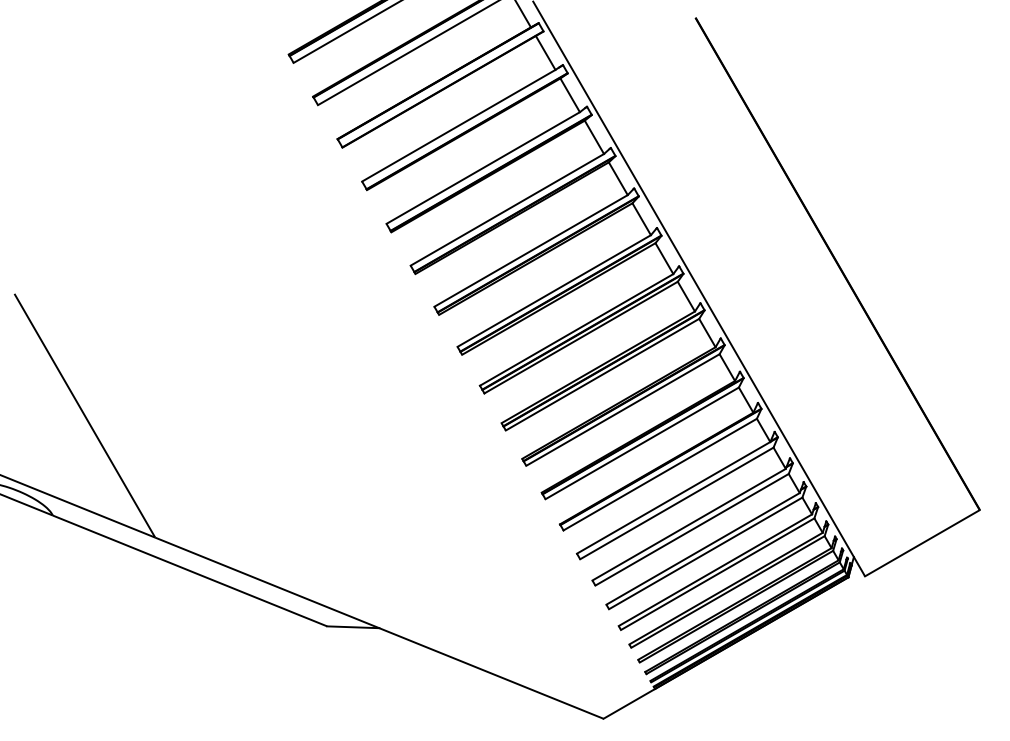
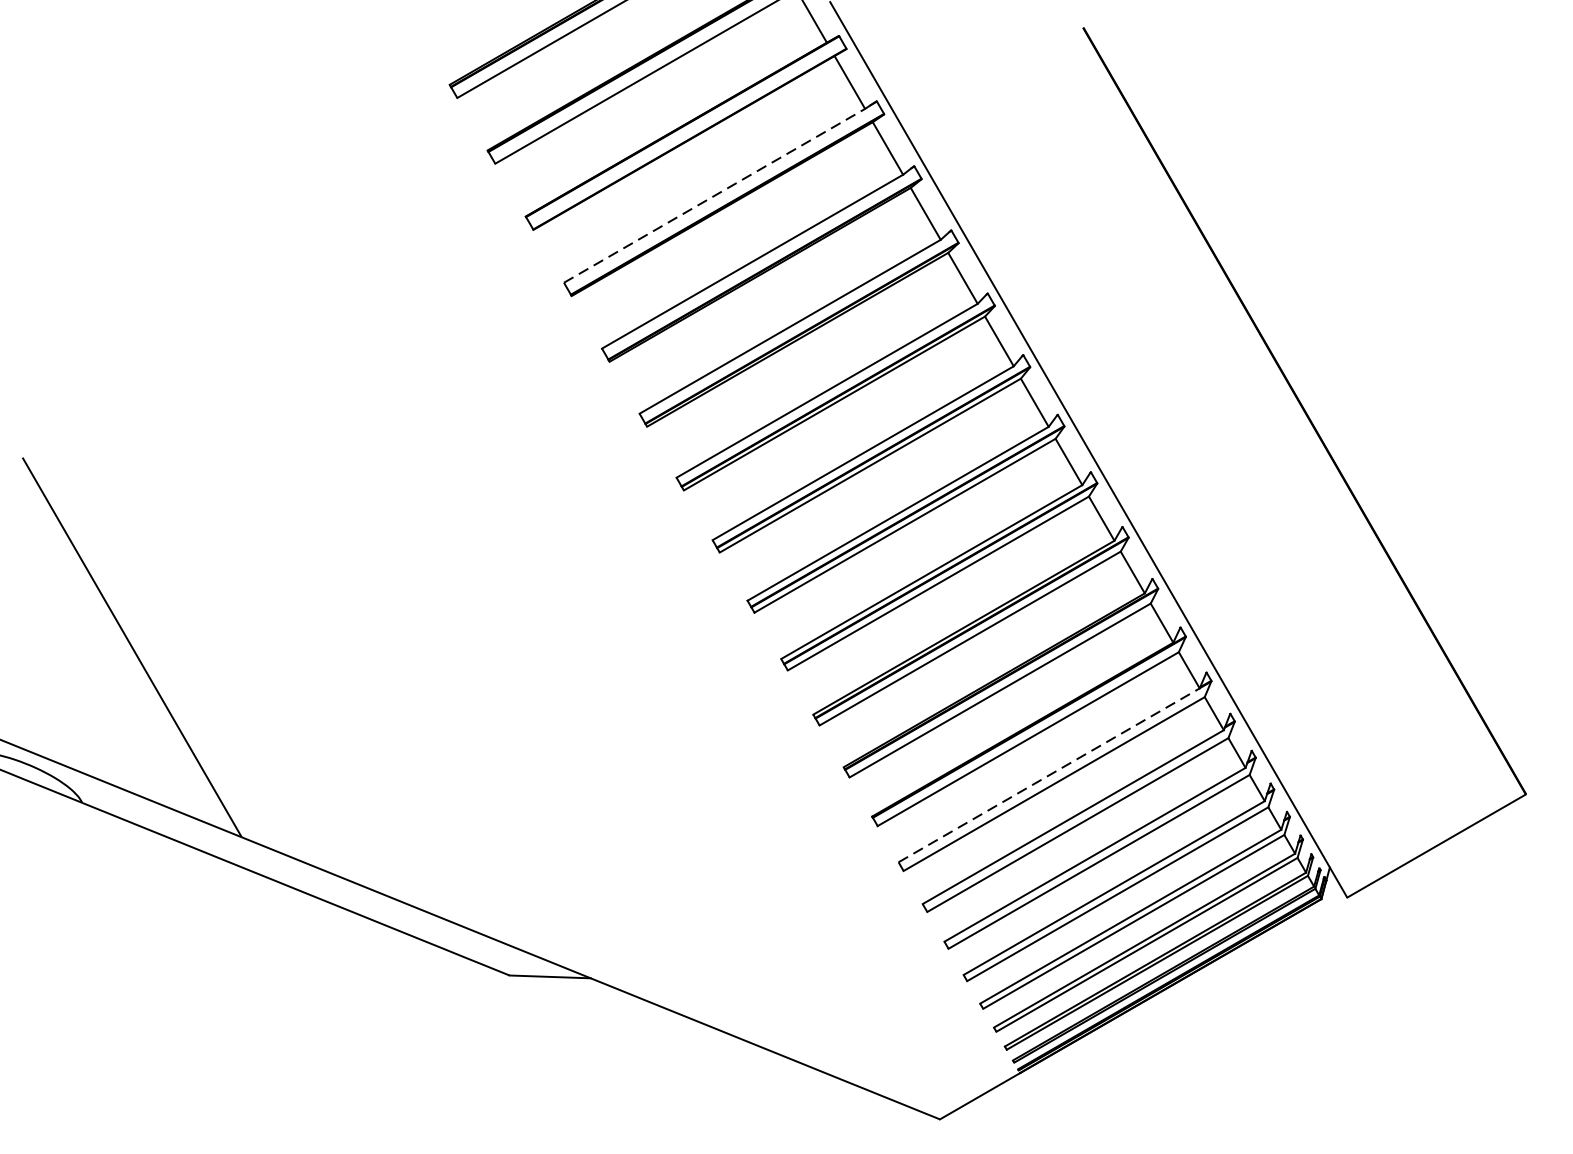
line: (458, 125) -> (714, 195), solid -> dashed
line: (673, 497) -> (1048, 774), solid -> dashed

